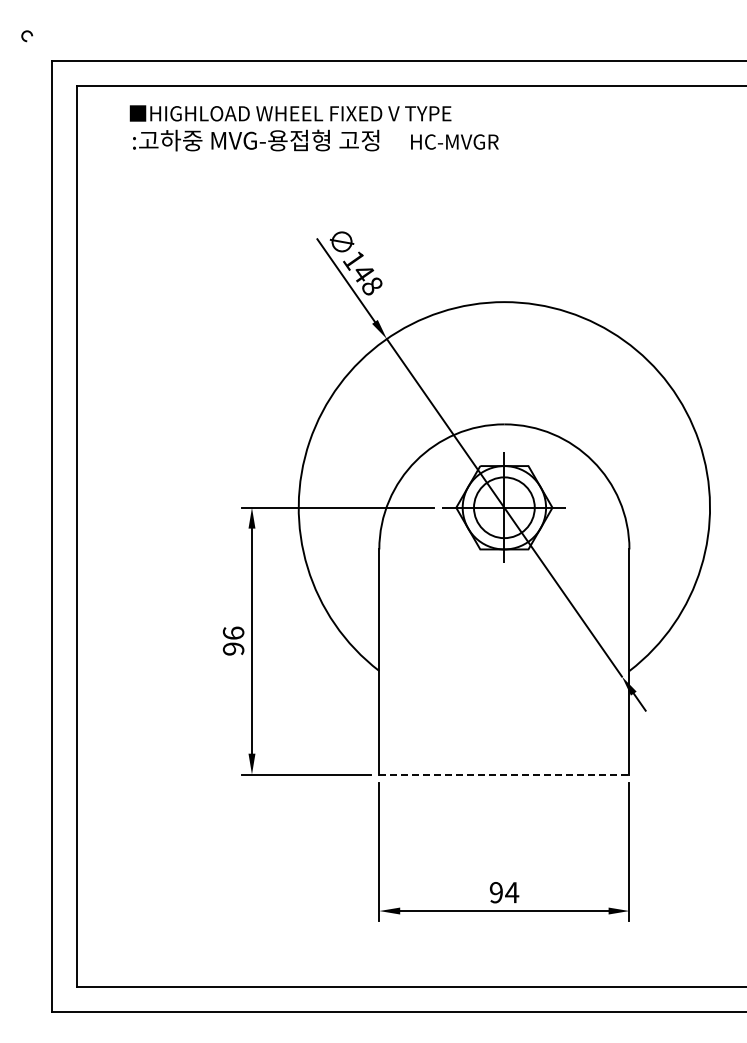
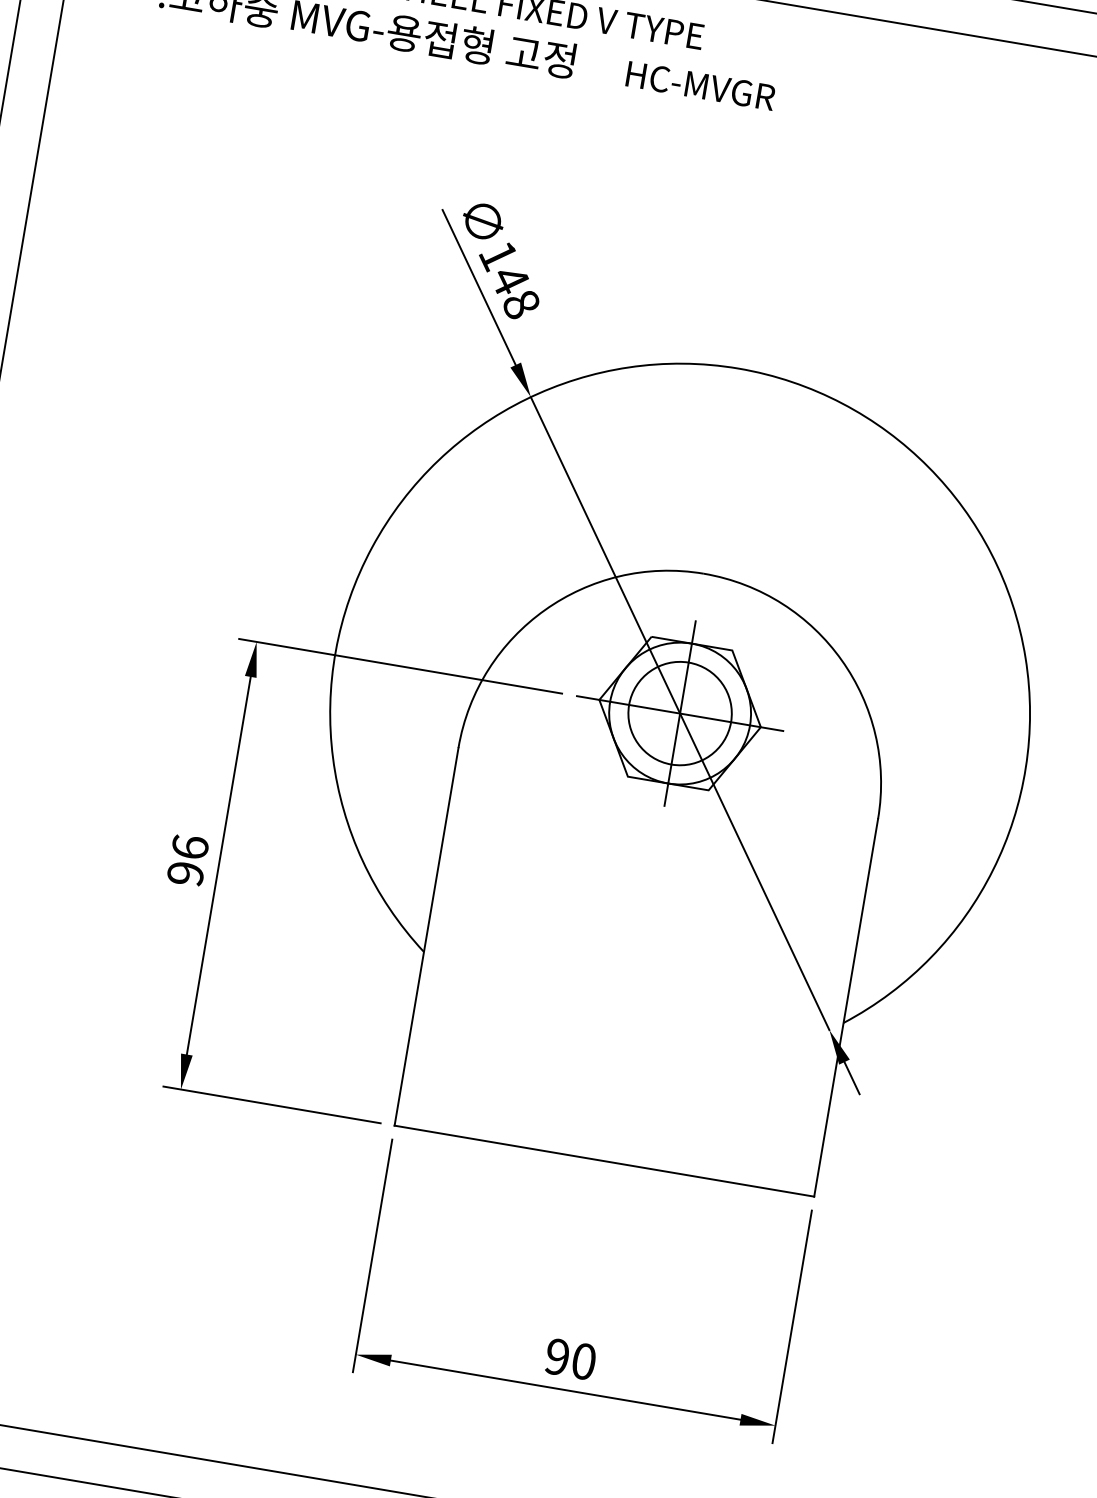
line: (504, 774) -> (604, 1161), dashed -> solid
text: (512, 892) -> (584, 1361), 94 -> 90

